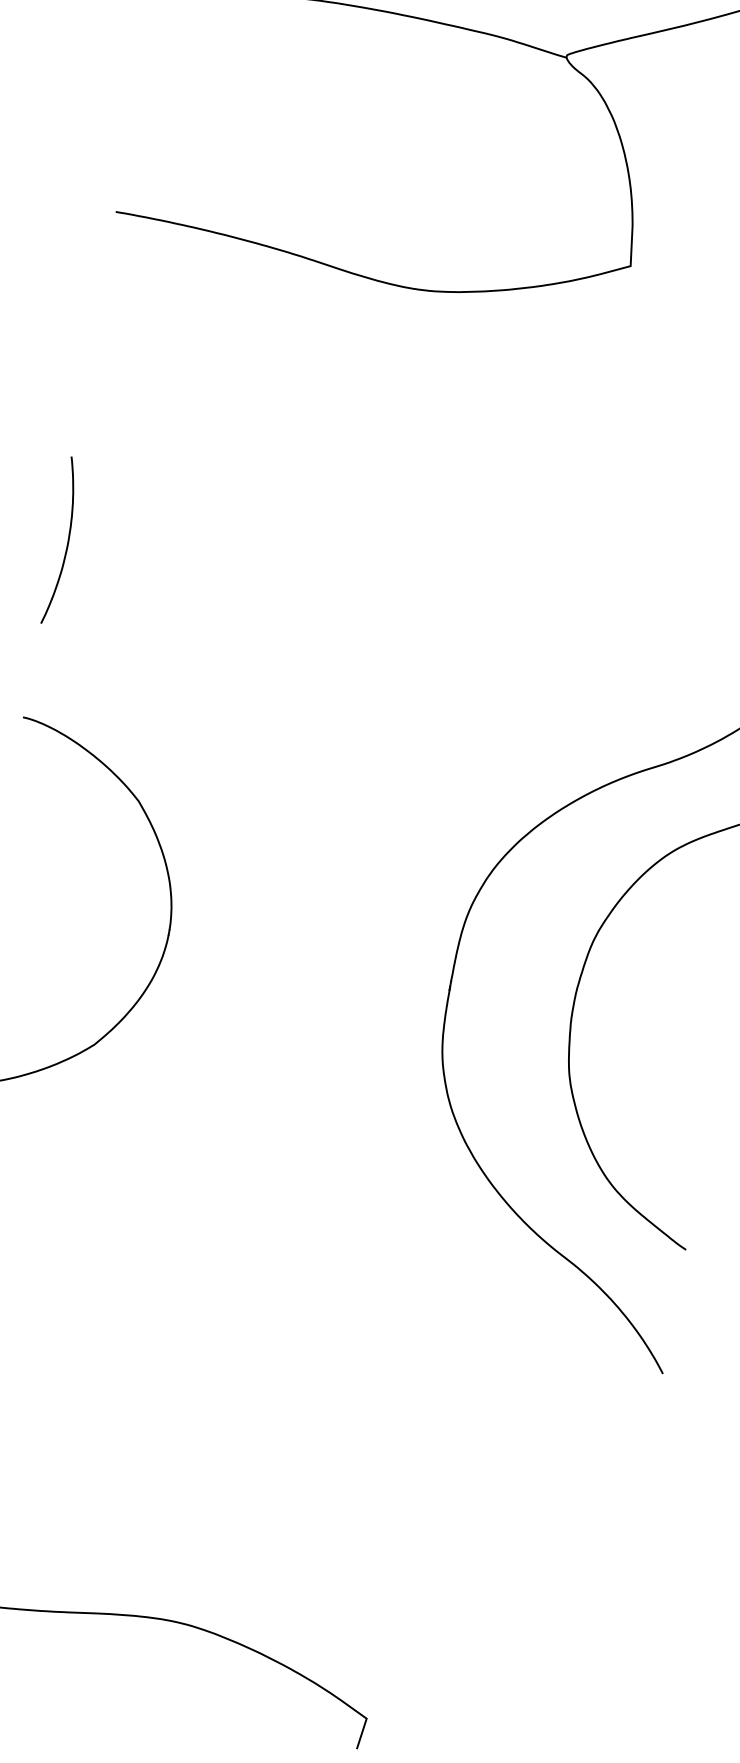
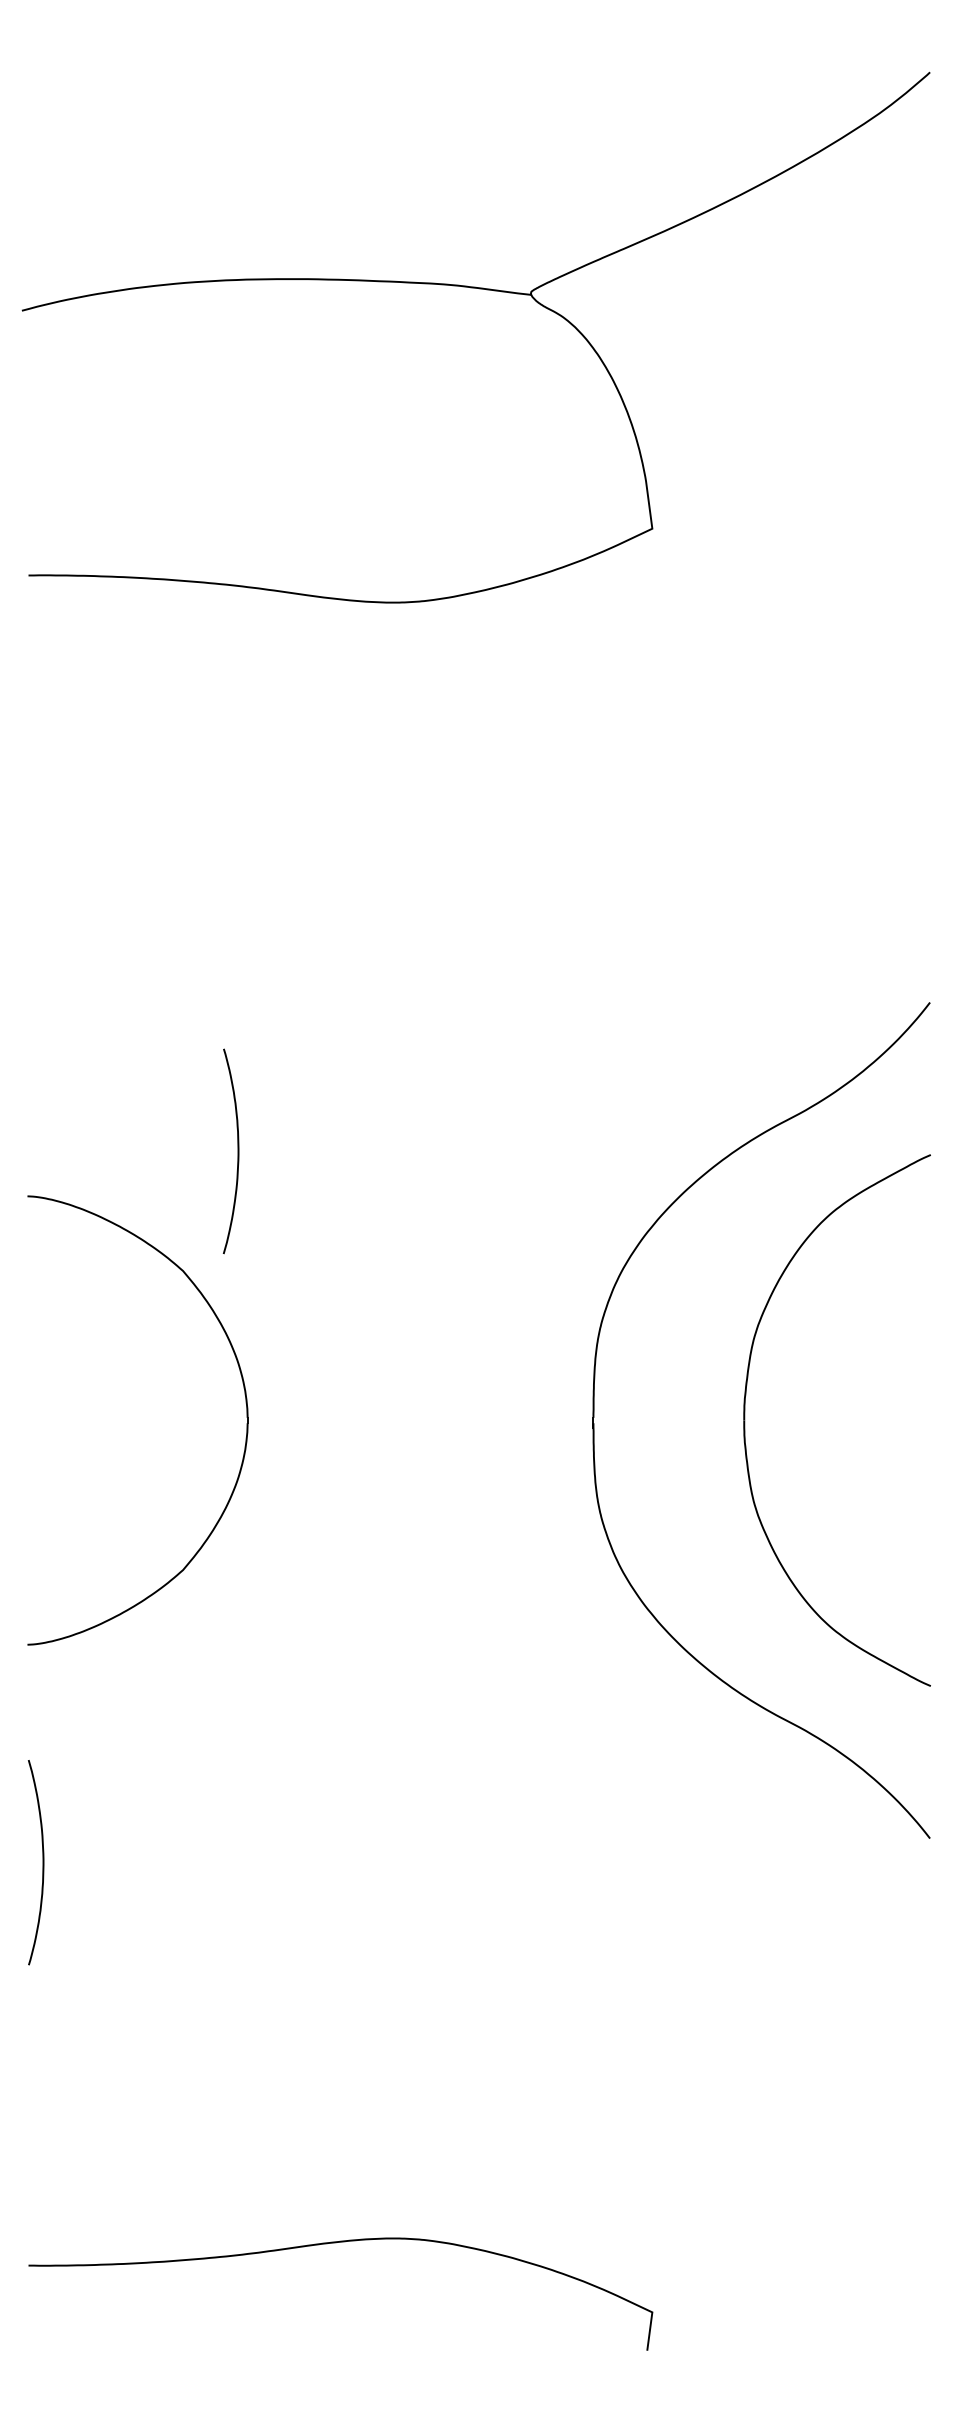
curve: (67, 542) -> (237, 1151), moved

